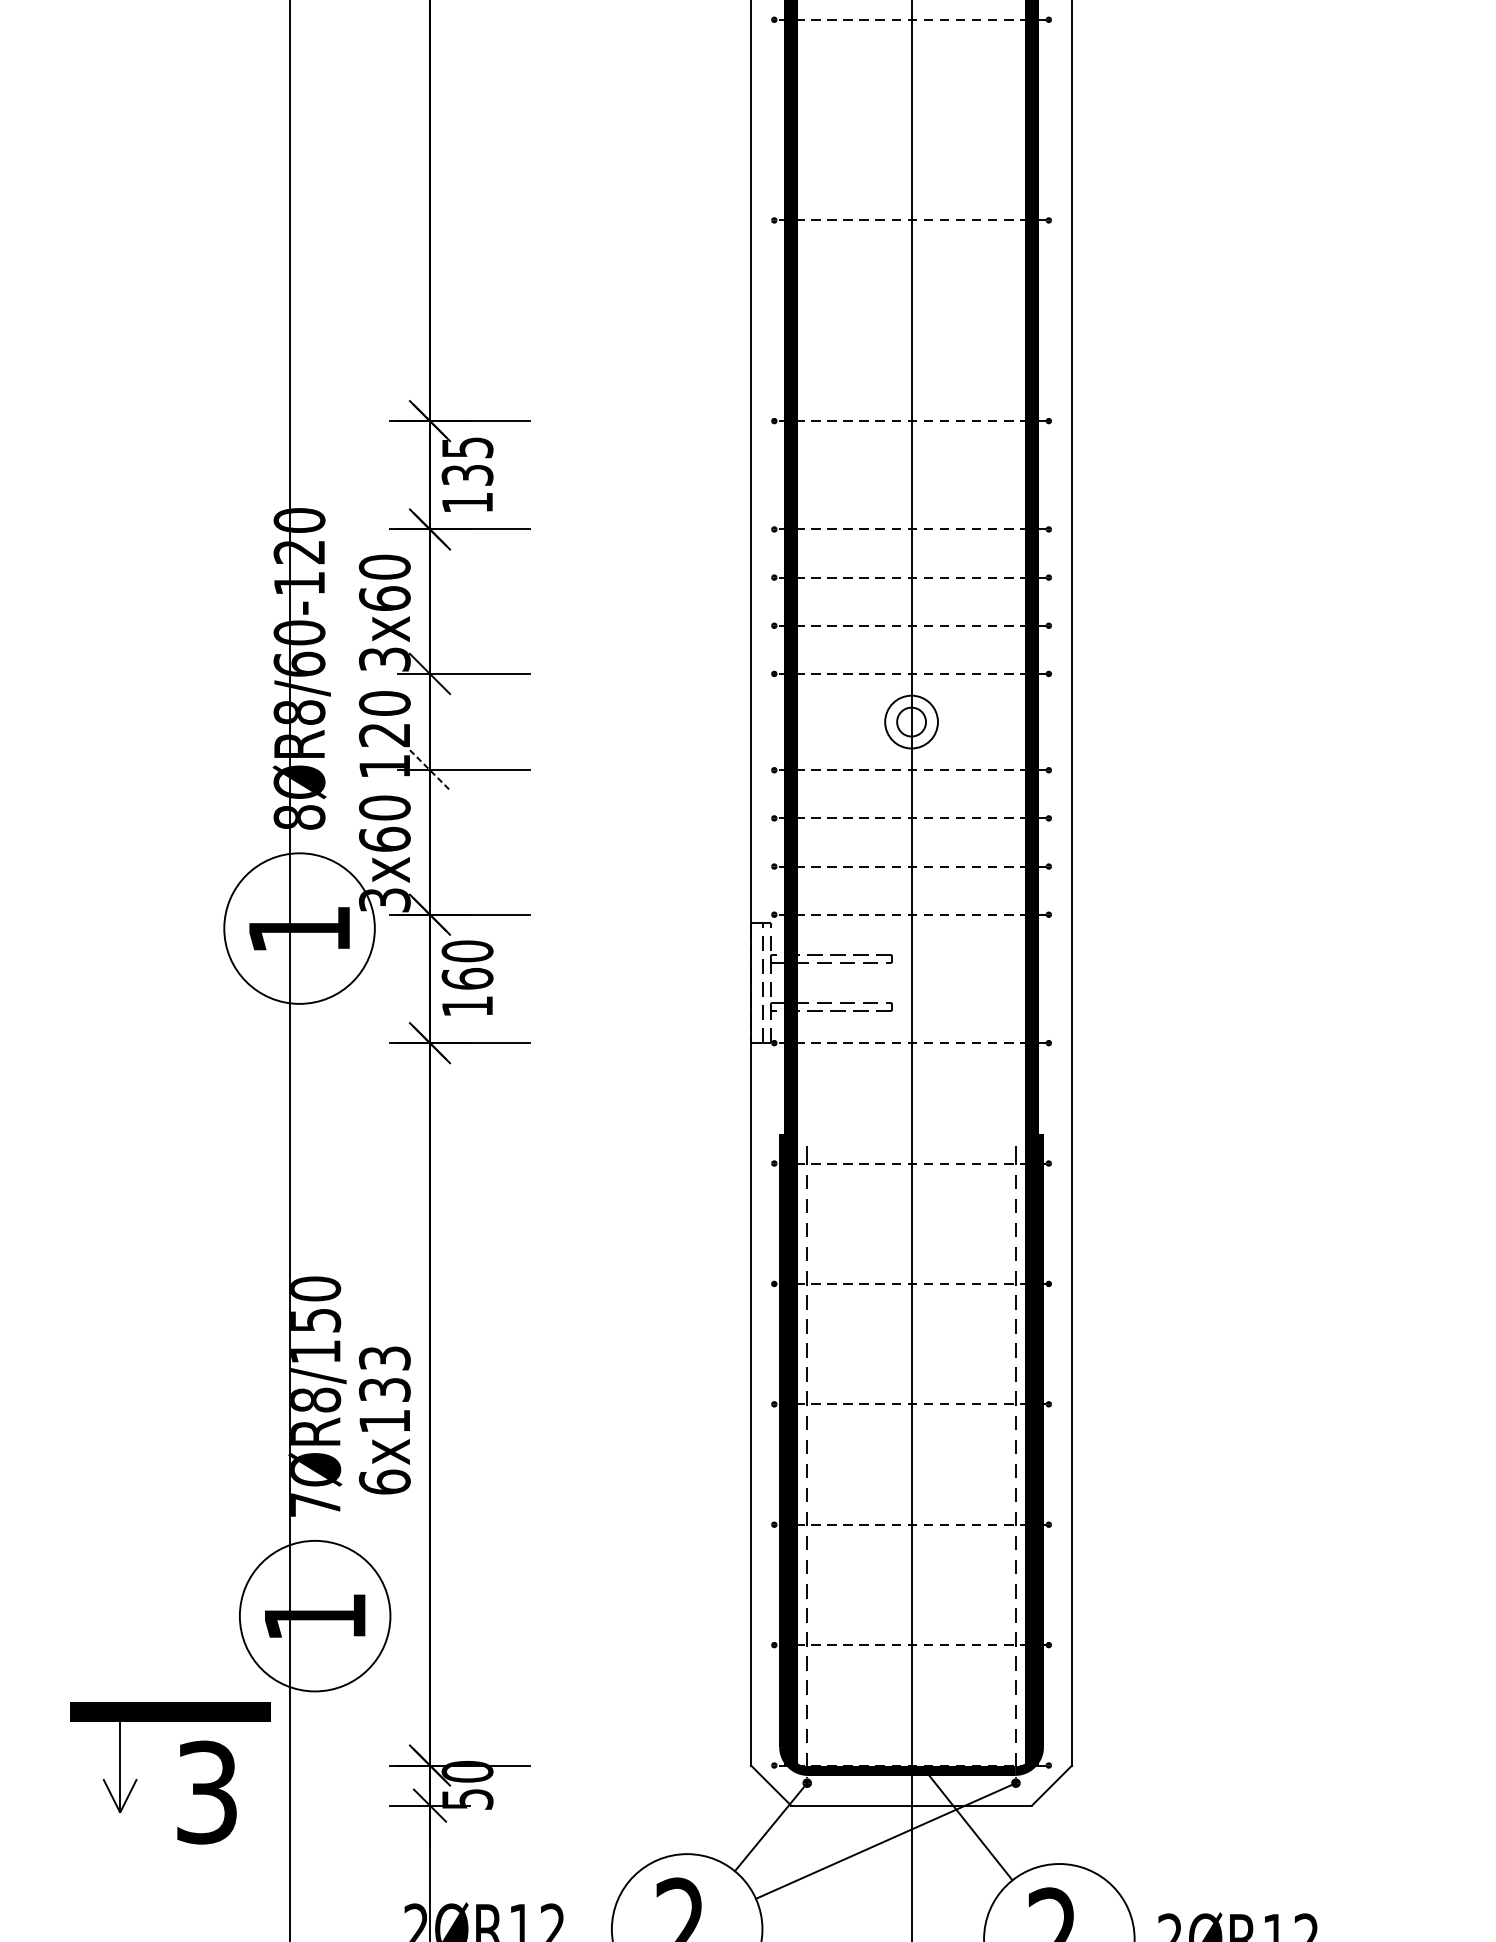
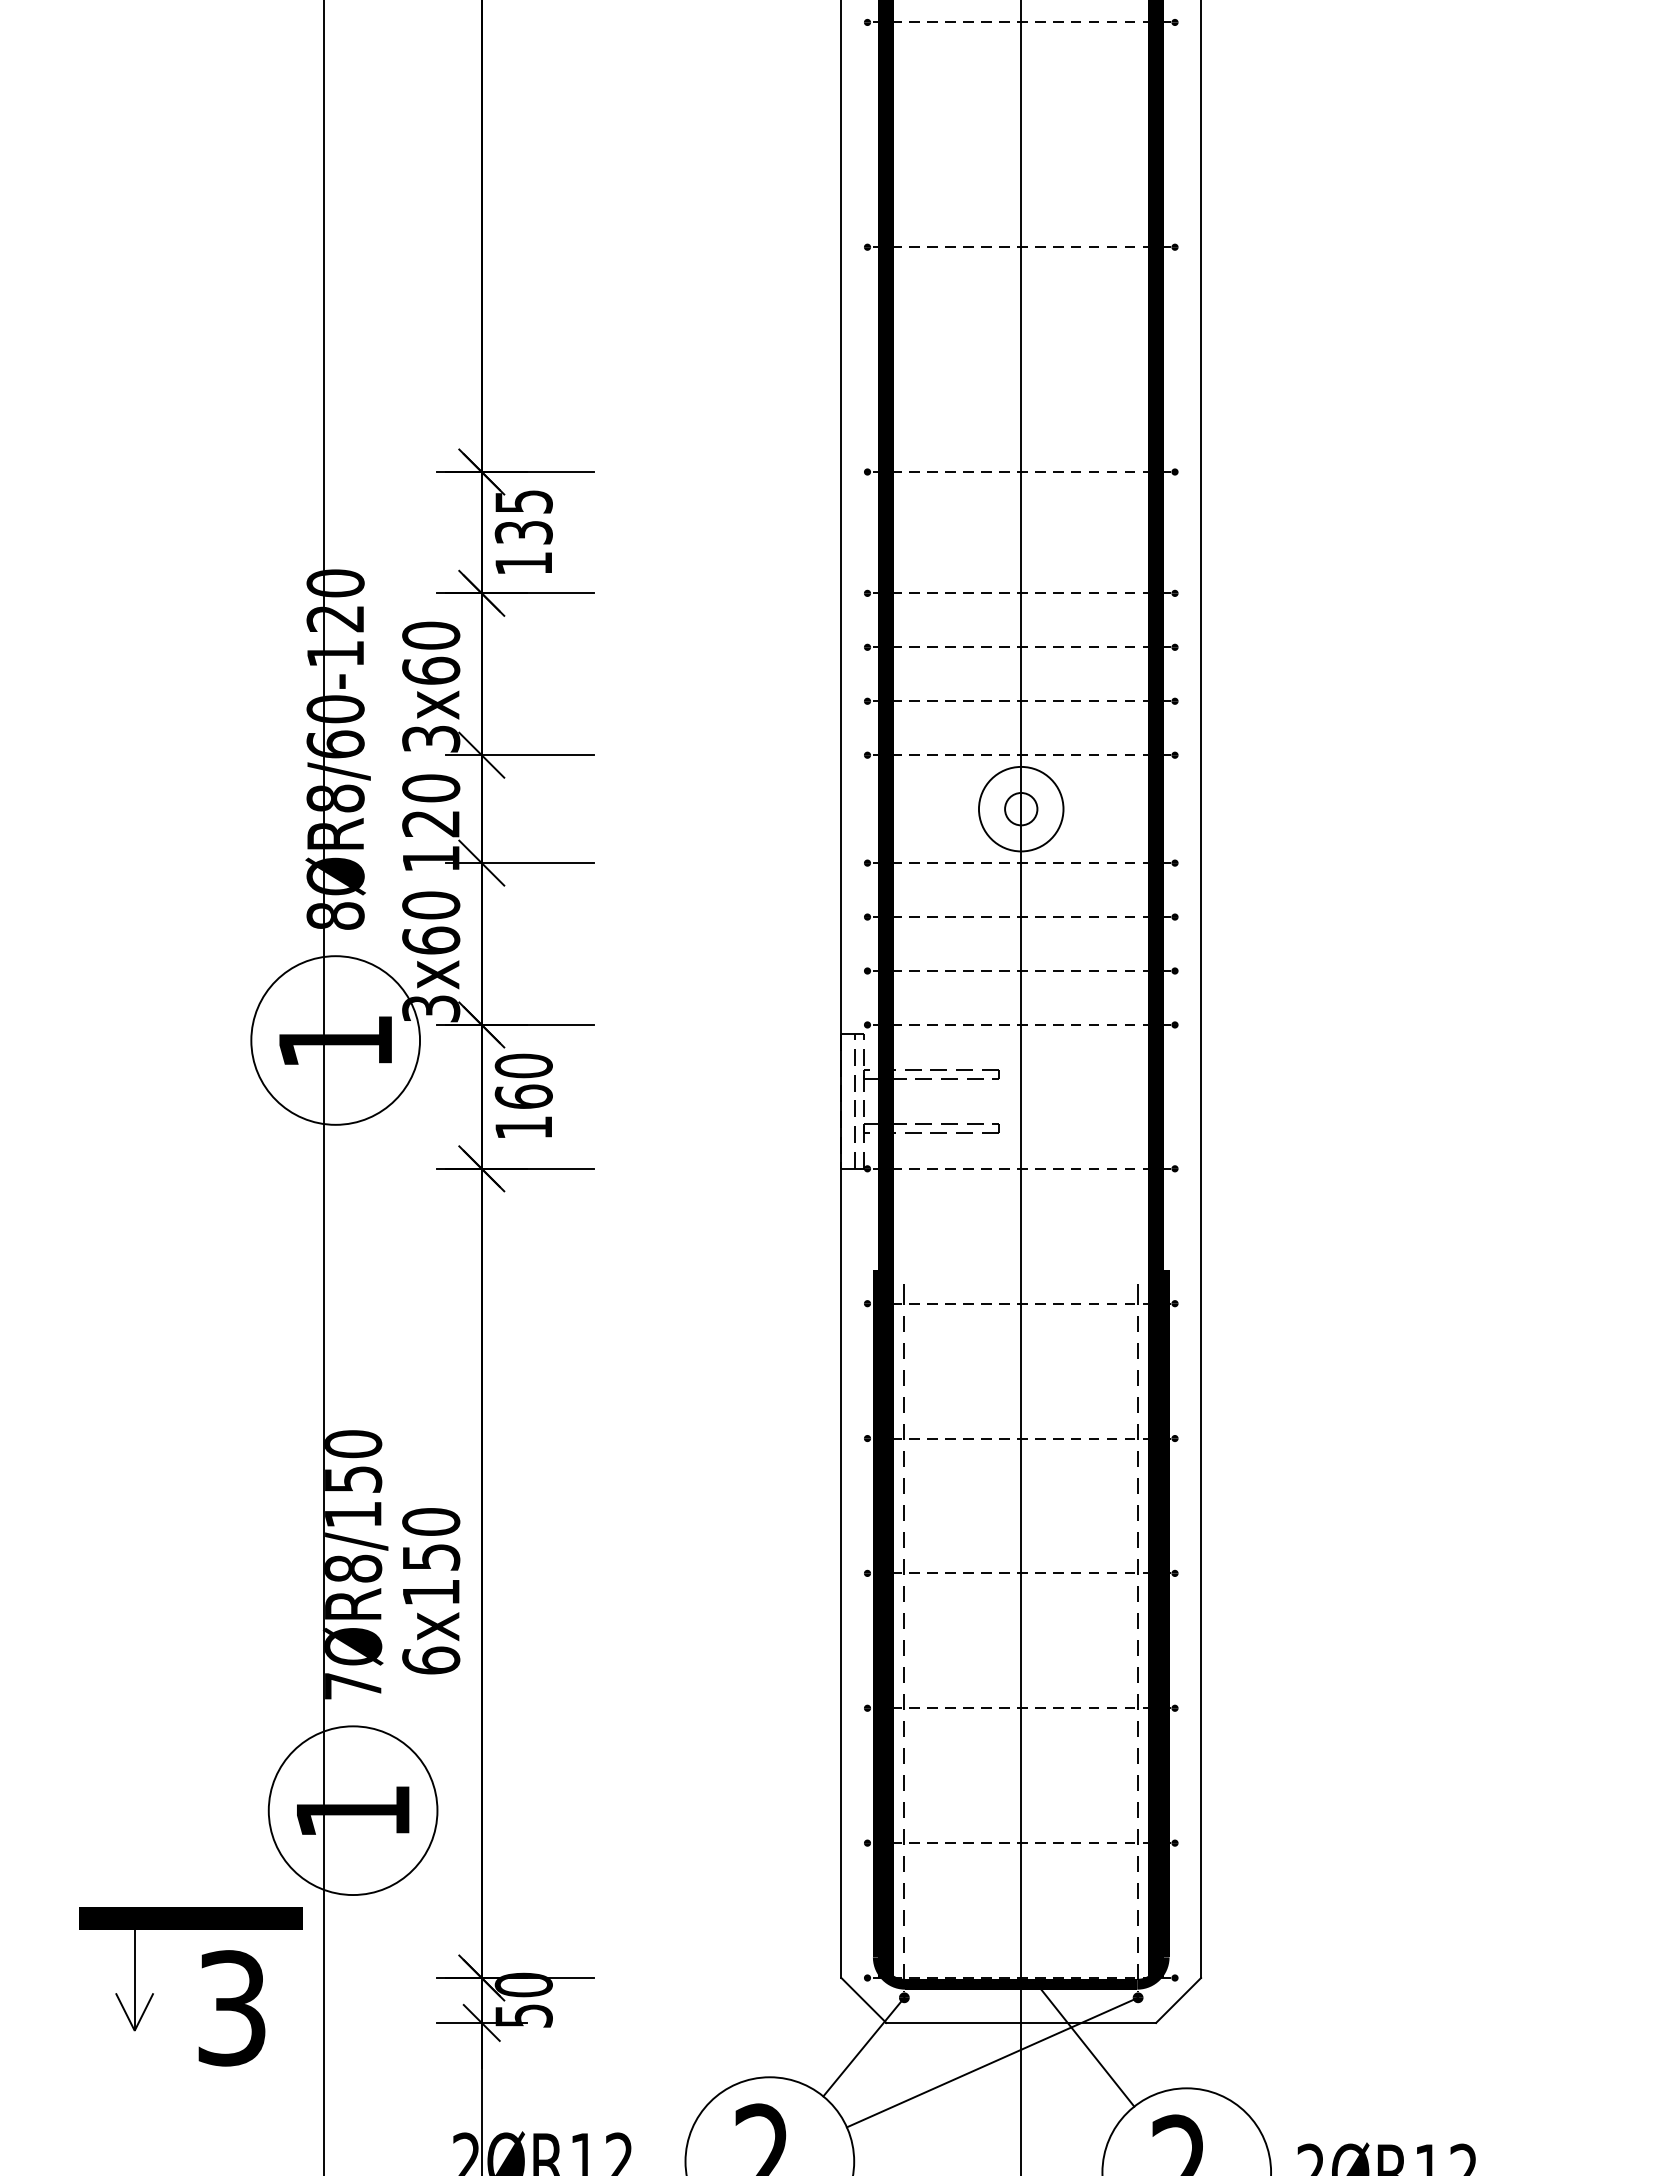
circle: (910, 721) -> (1020, 808), size x1.43
line: (429, 770) -> (481, 863), dashed -> solid
text: (385, 1374) -> (431, 1539), 6x133 -> 6x150

